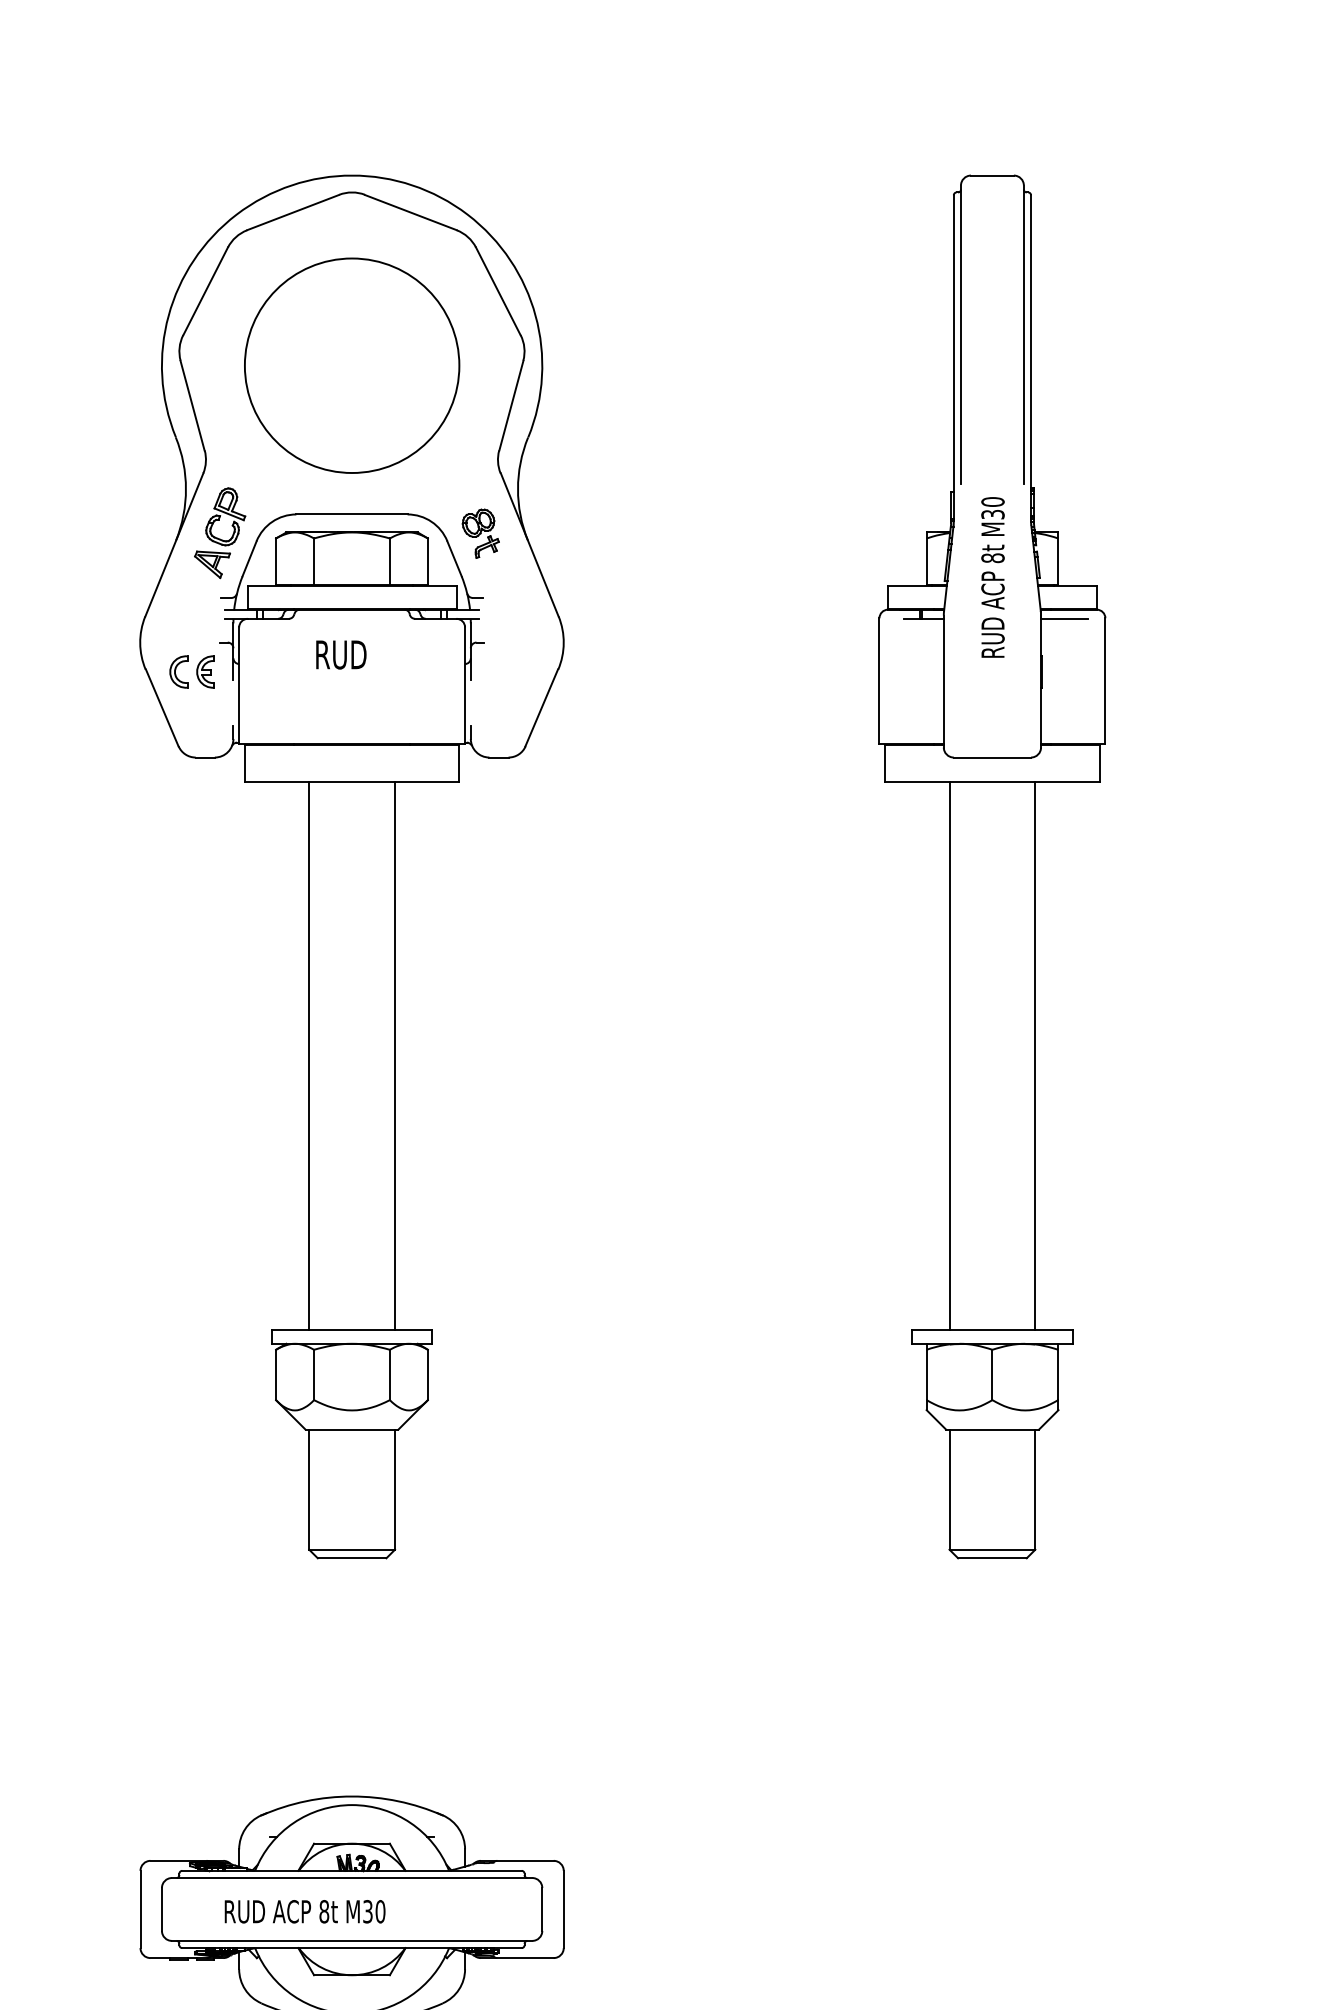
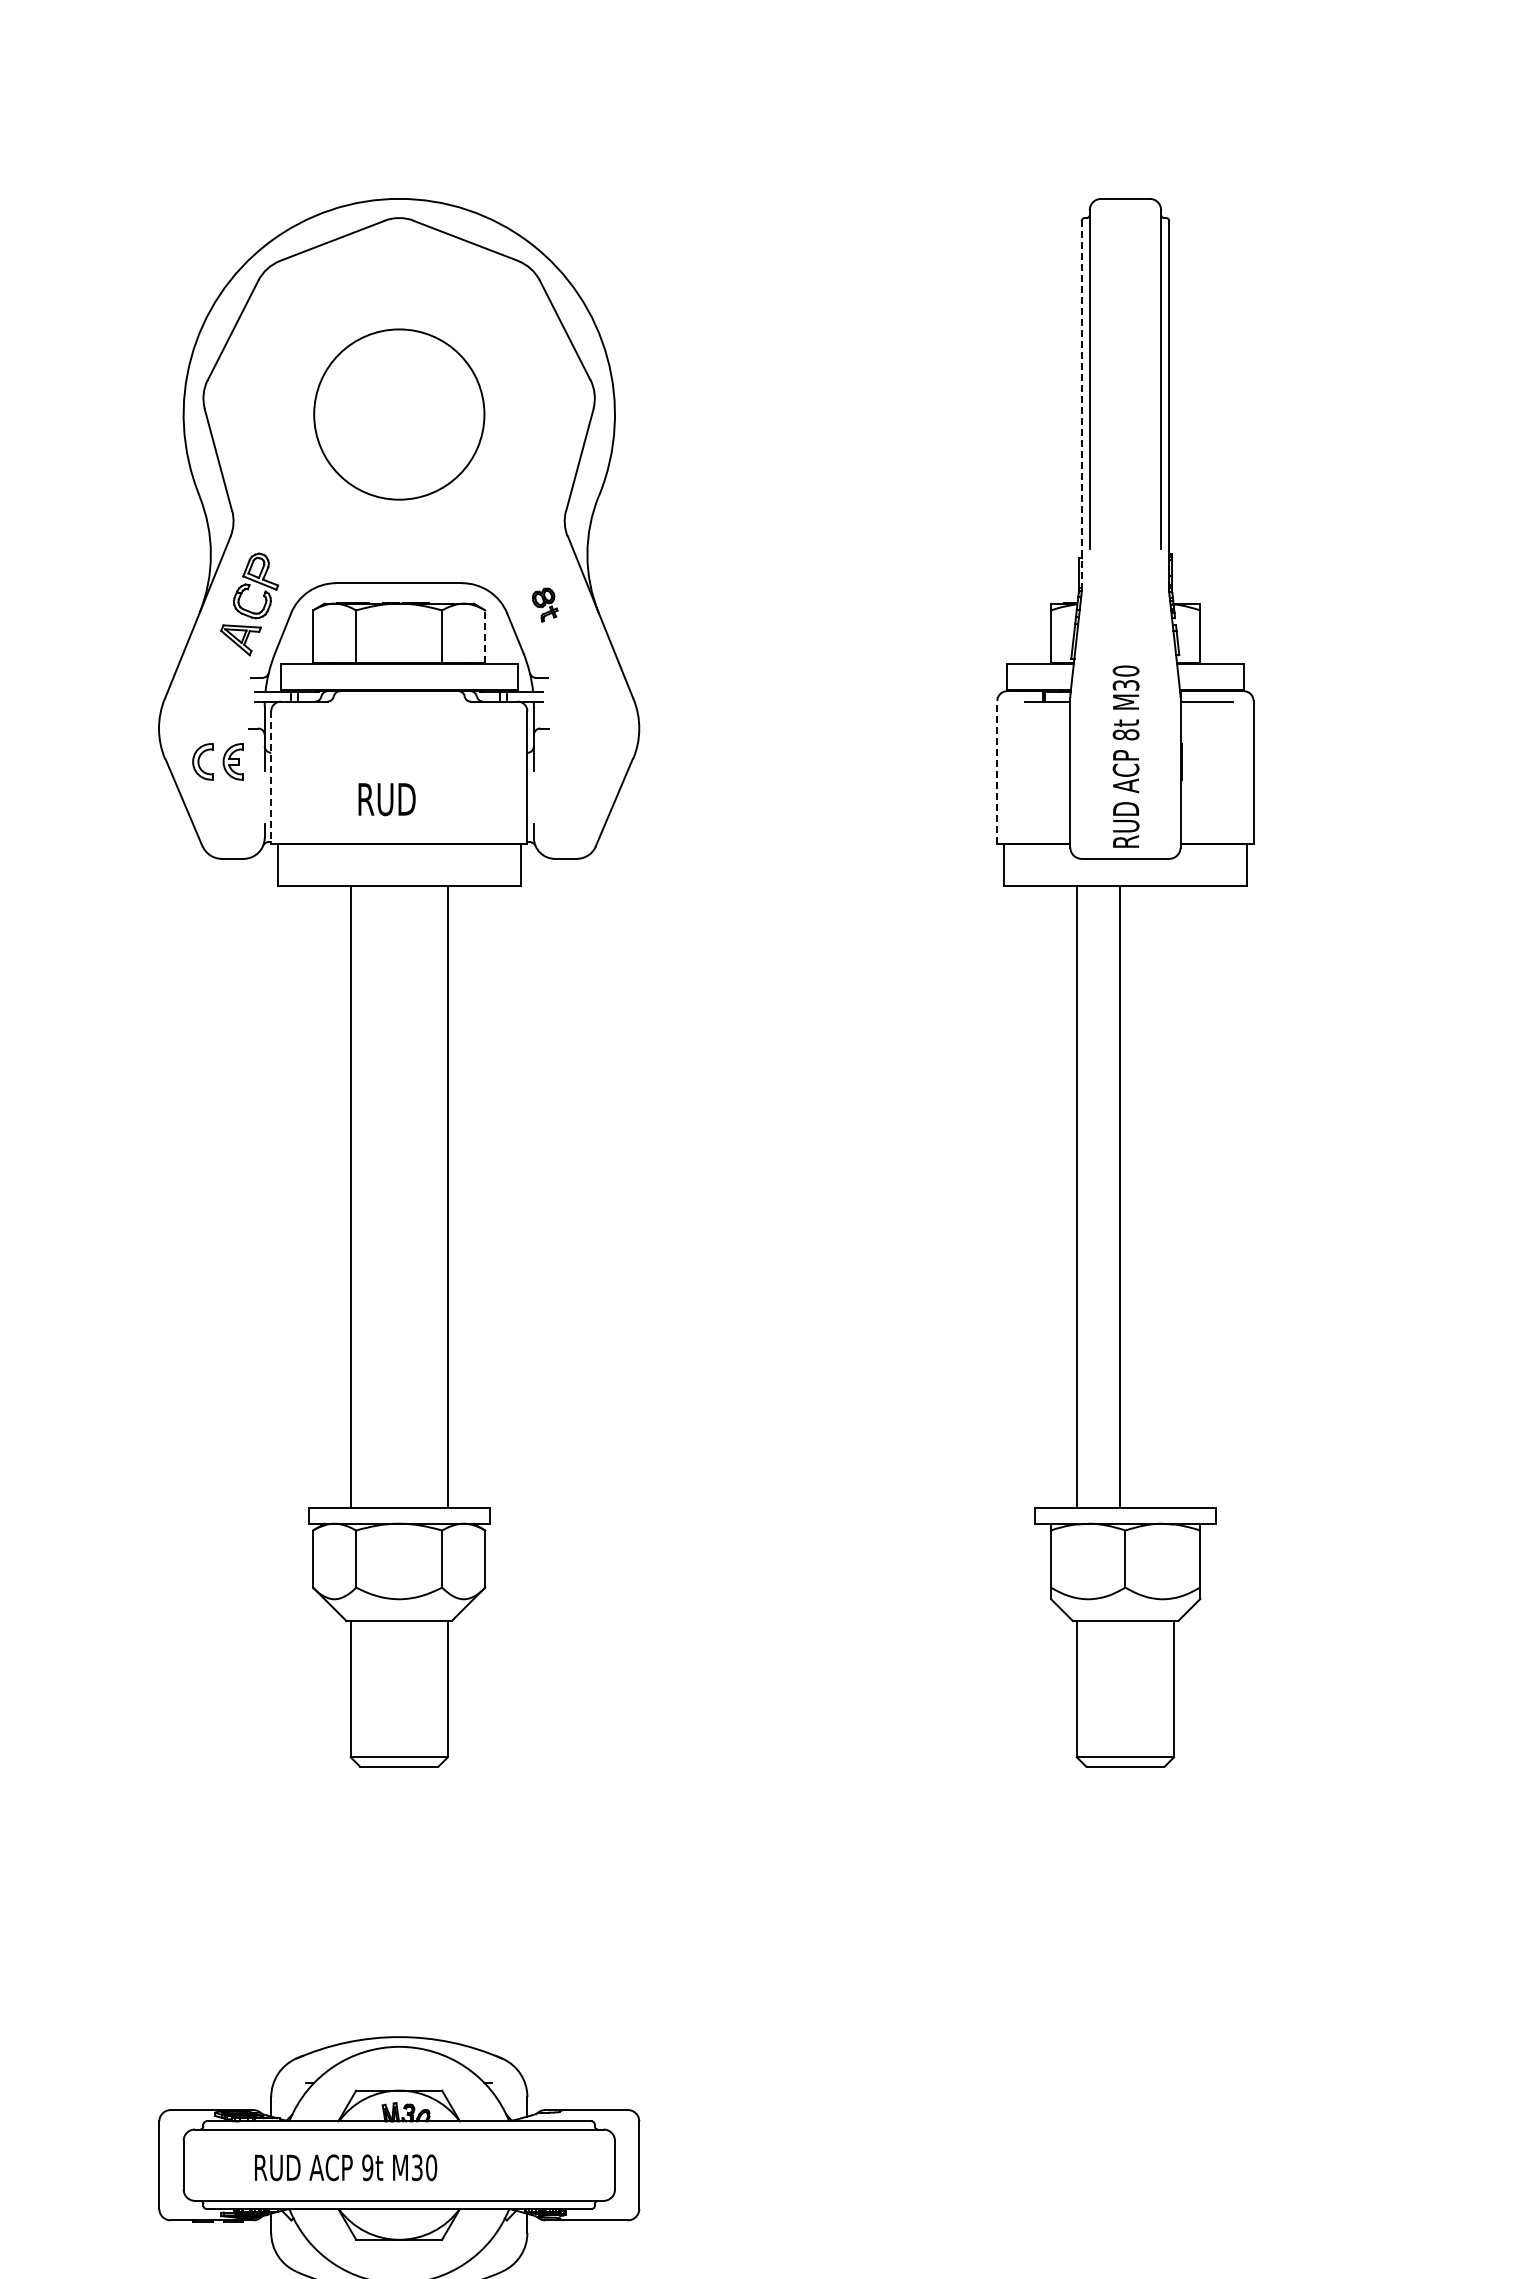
line: (953, 357) -> (1081, 405), solid -> dashed
circle: (351, 365) -> (398, 414), size x0.7
part: (480, 533) -> (544, 604), size x0.6
line: (428, 561) -> (485, 636), solid -> dashed
text: (992, 577) -> (1125, 756), moved
text: (340, 654) -> (386, 799), moved
line: (879, 680) -> (997, 771), solid -> dashed
line: (239, 685) -> (271, 777), solid -> dashed
line: (1035, 1055) -> (1120, 1196), moved
text: (324, 1911) -> (367, 2167), 8t -> 9t

